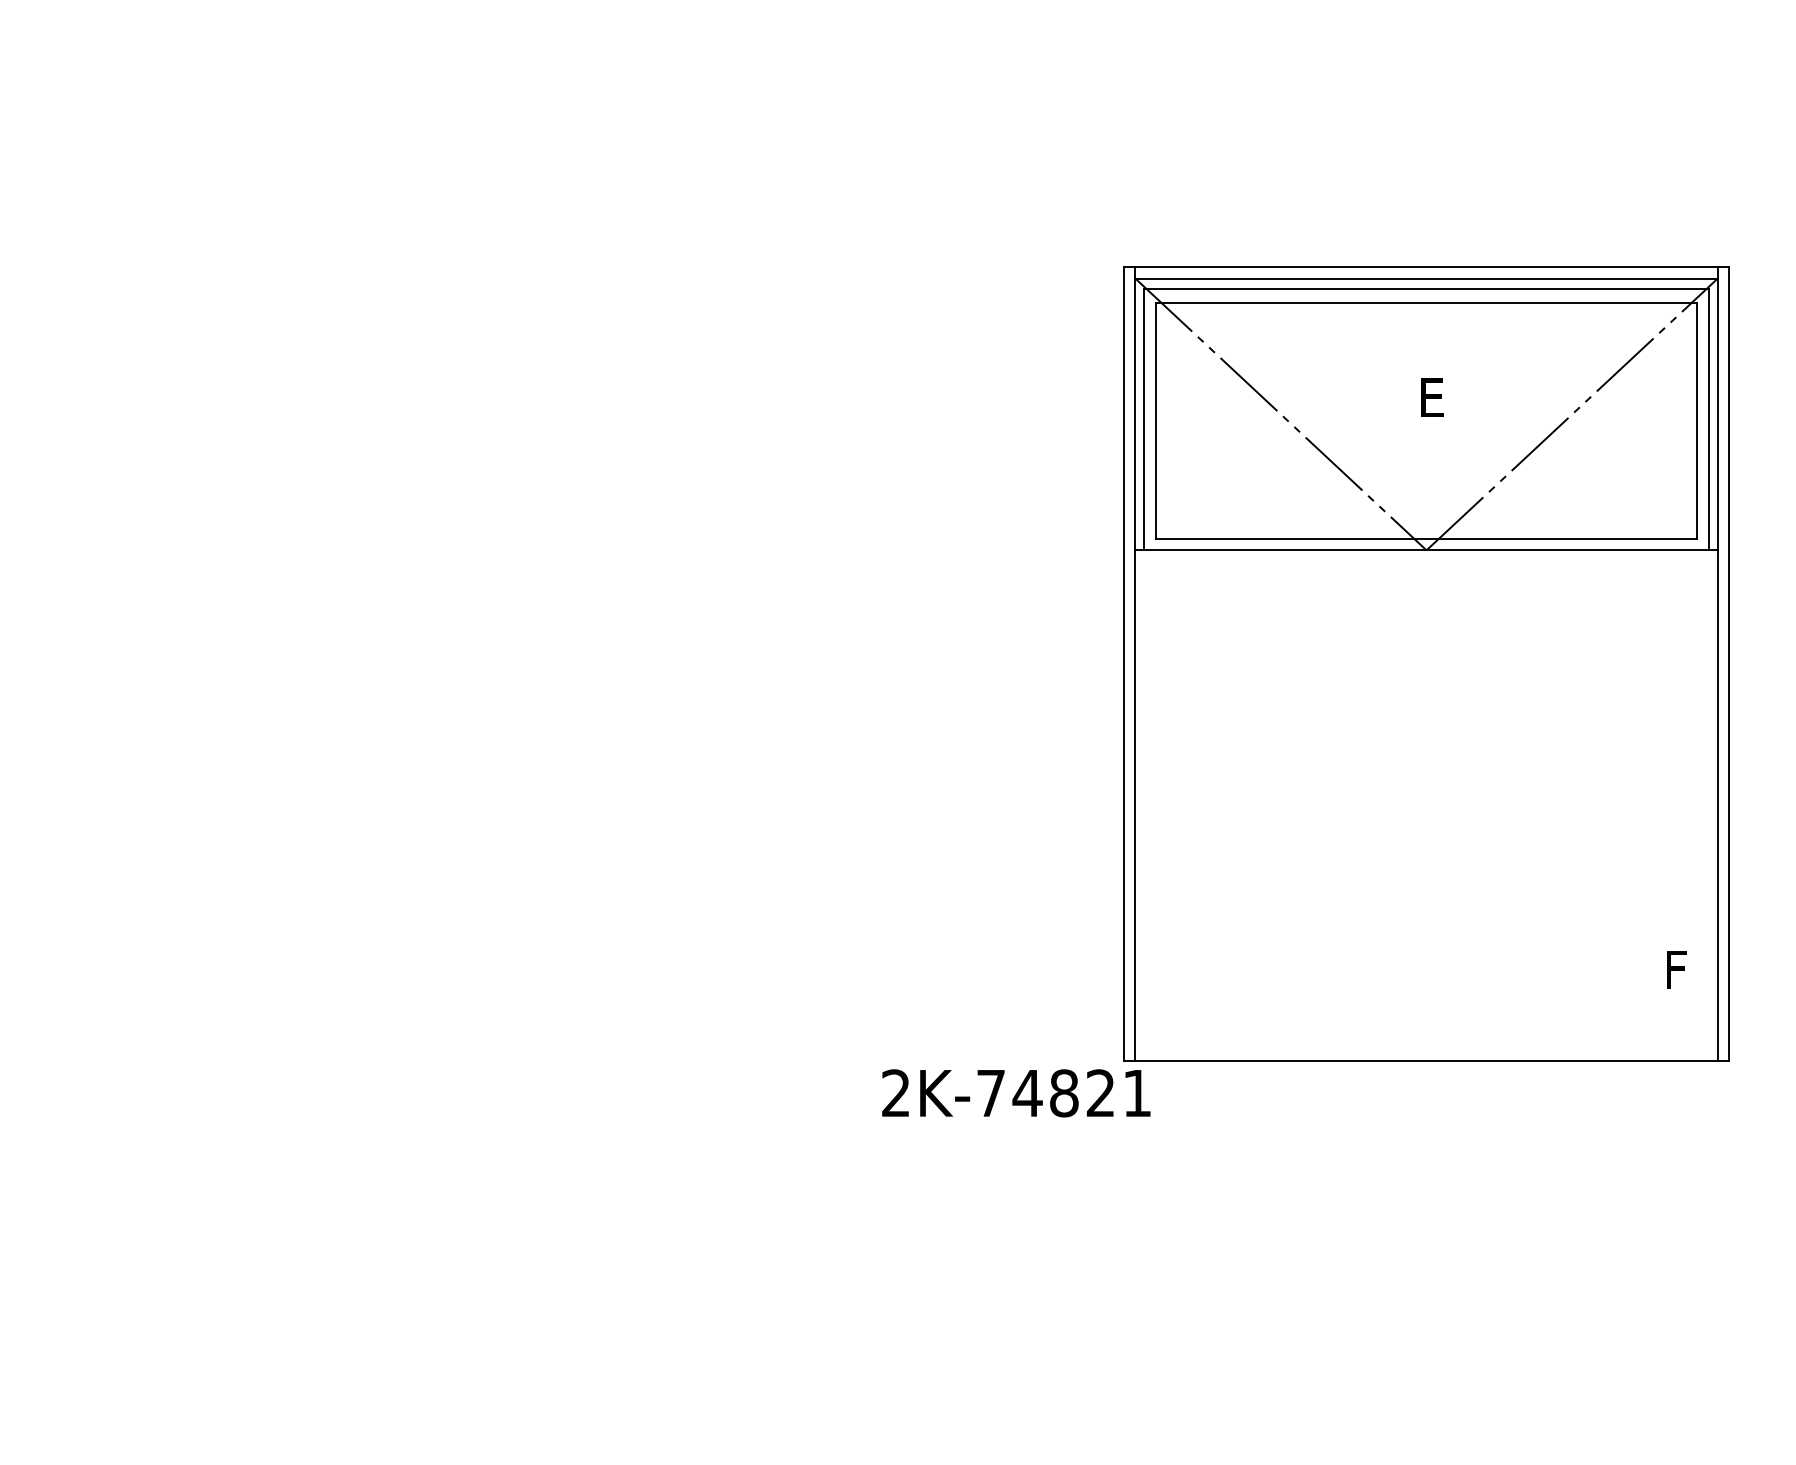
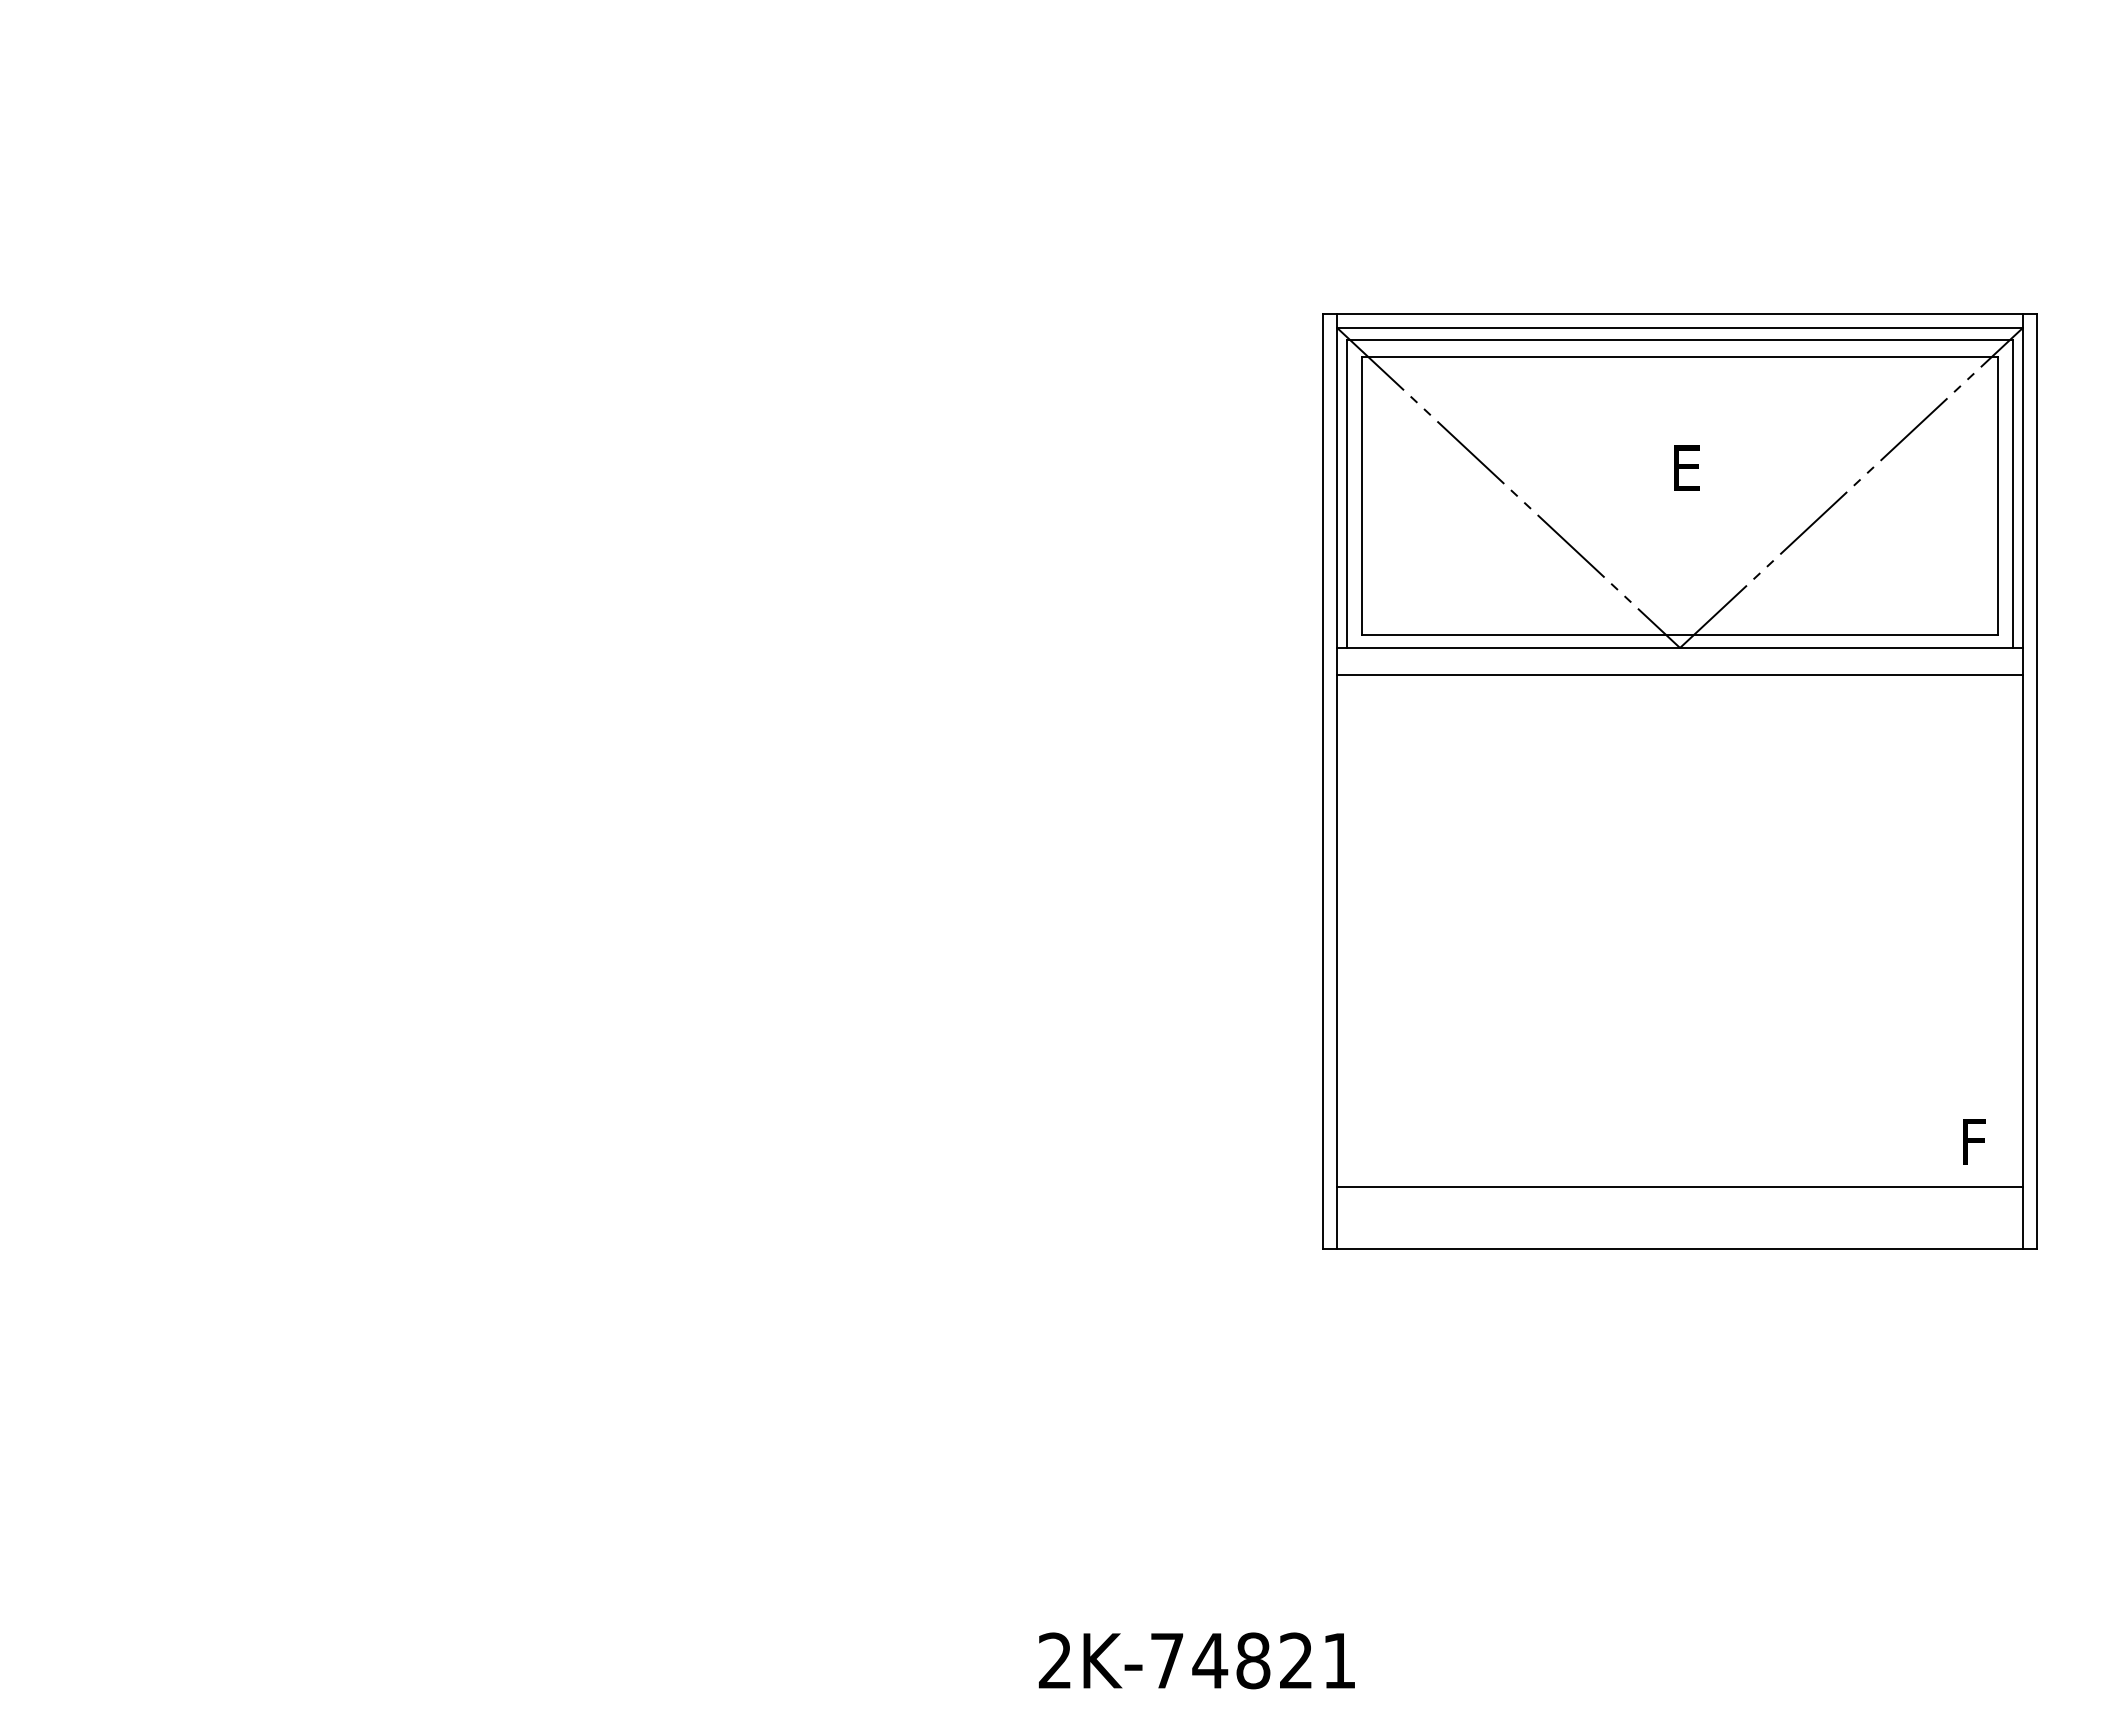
line: (1426, 573) -> (1679, 675), added
line: (1426, 1008) -> (1679, 1187), added
text: (1016, 1093) -> (1197, 1661), moved

